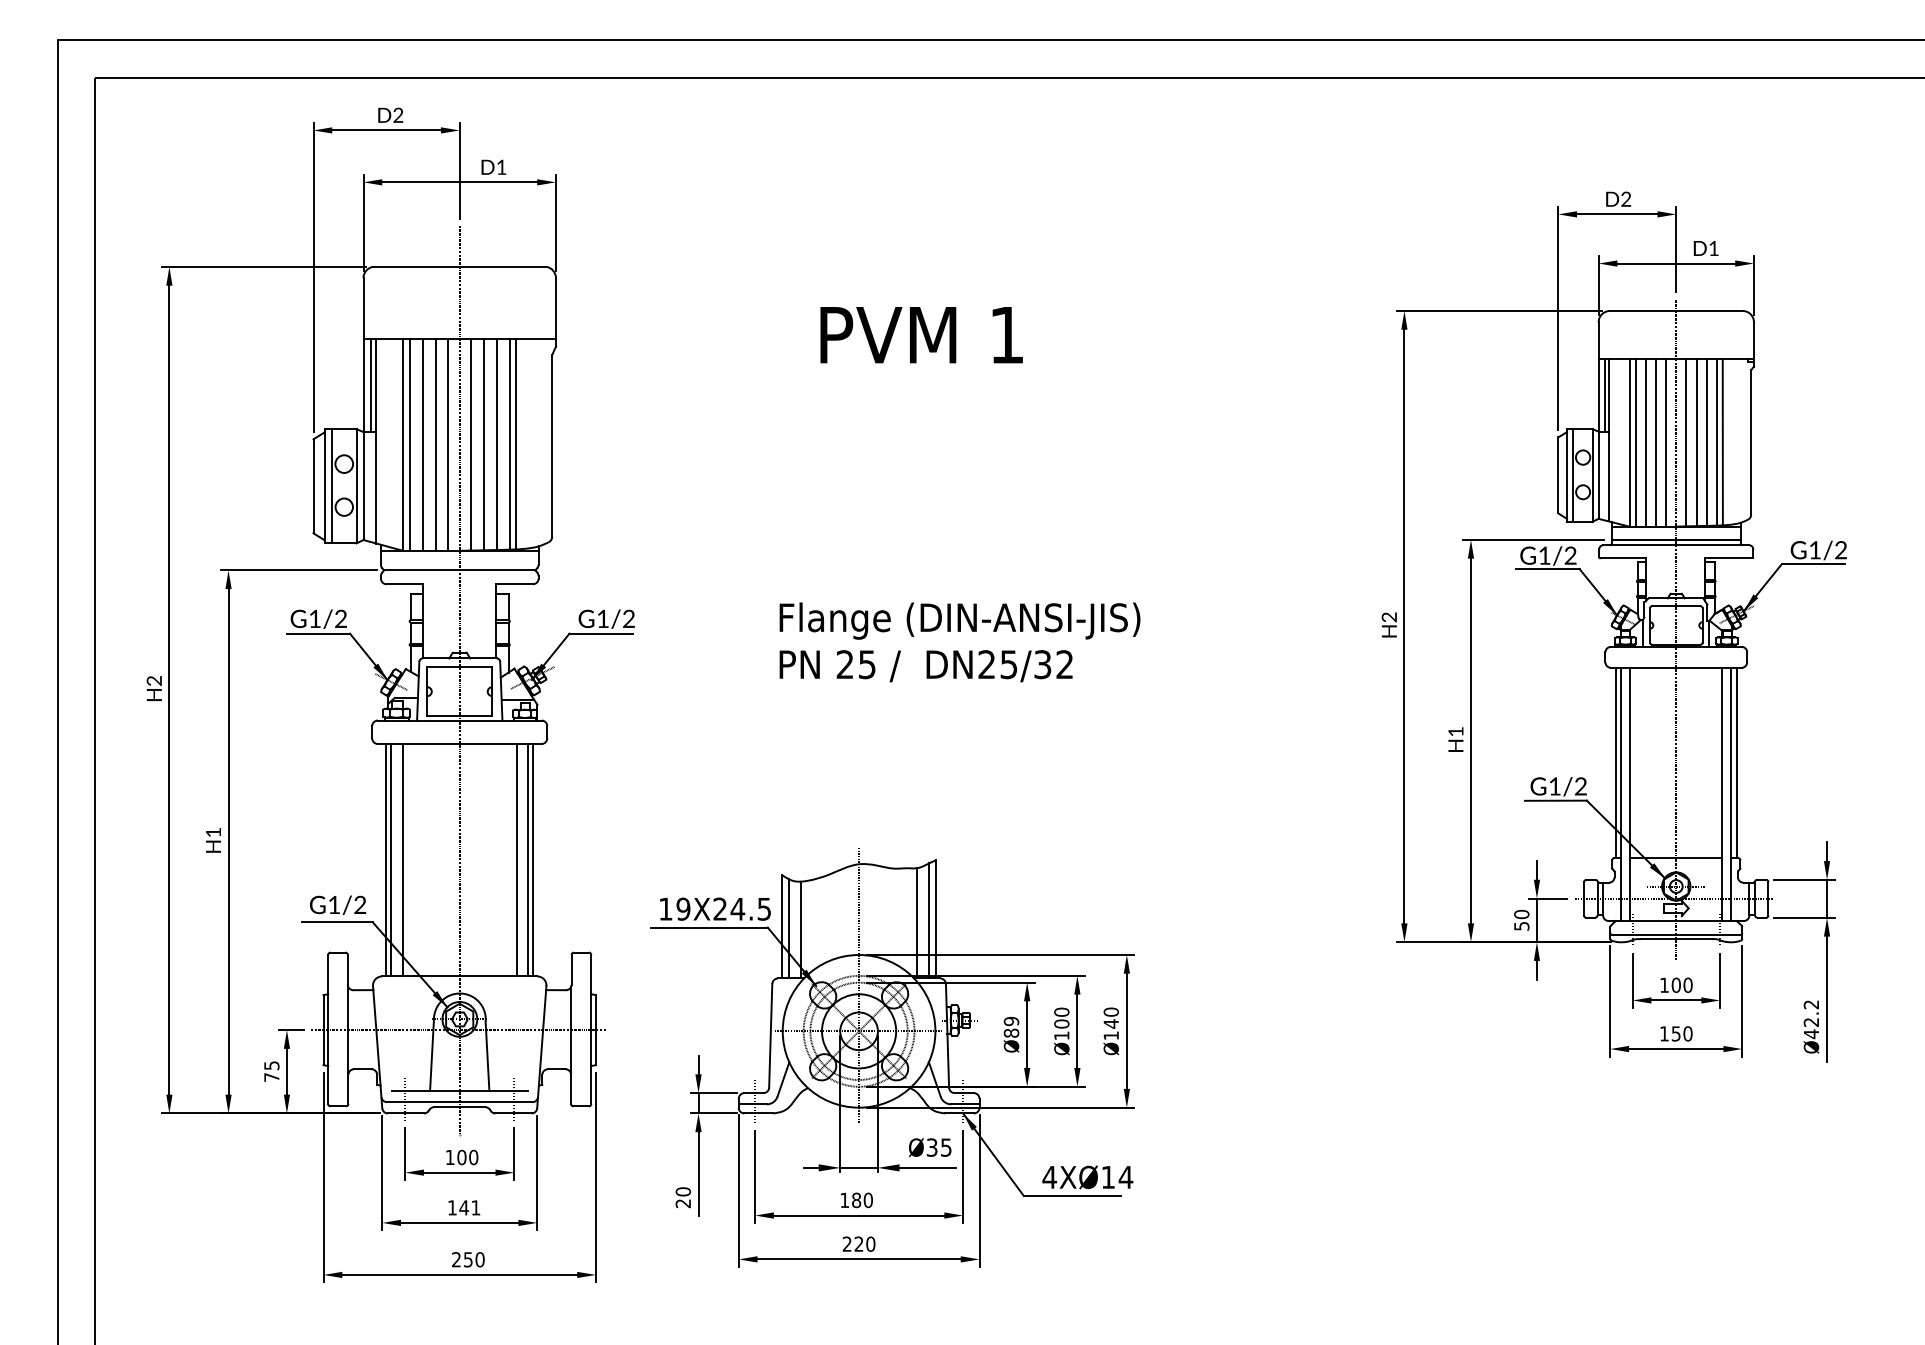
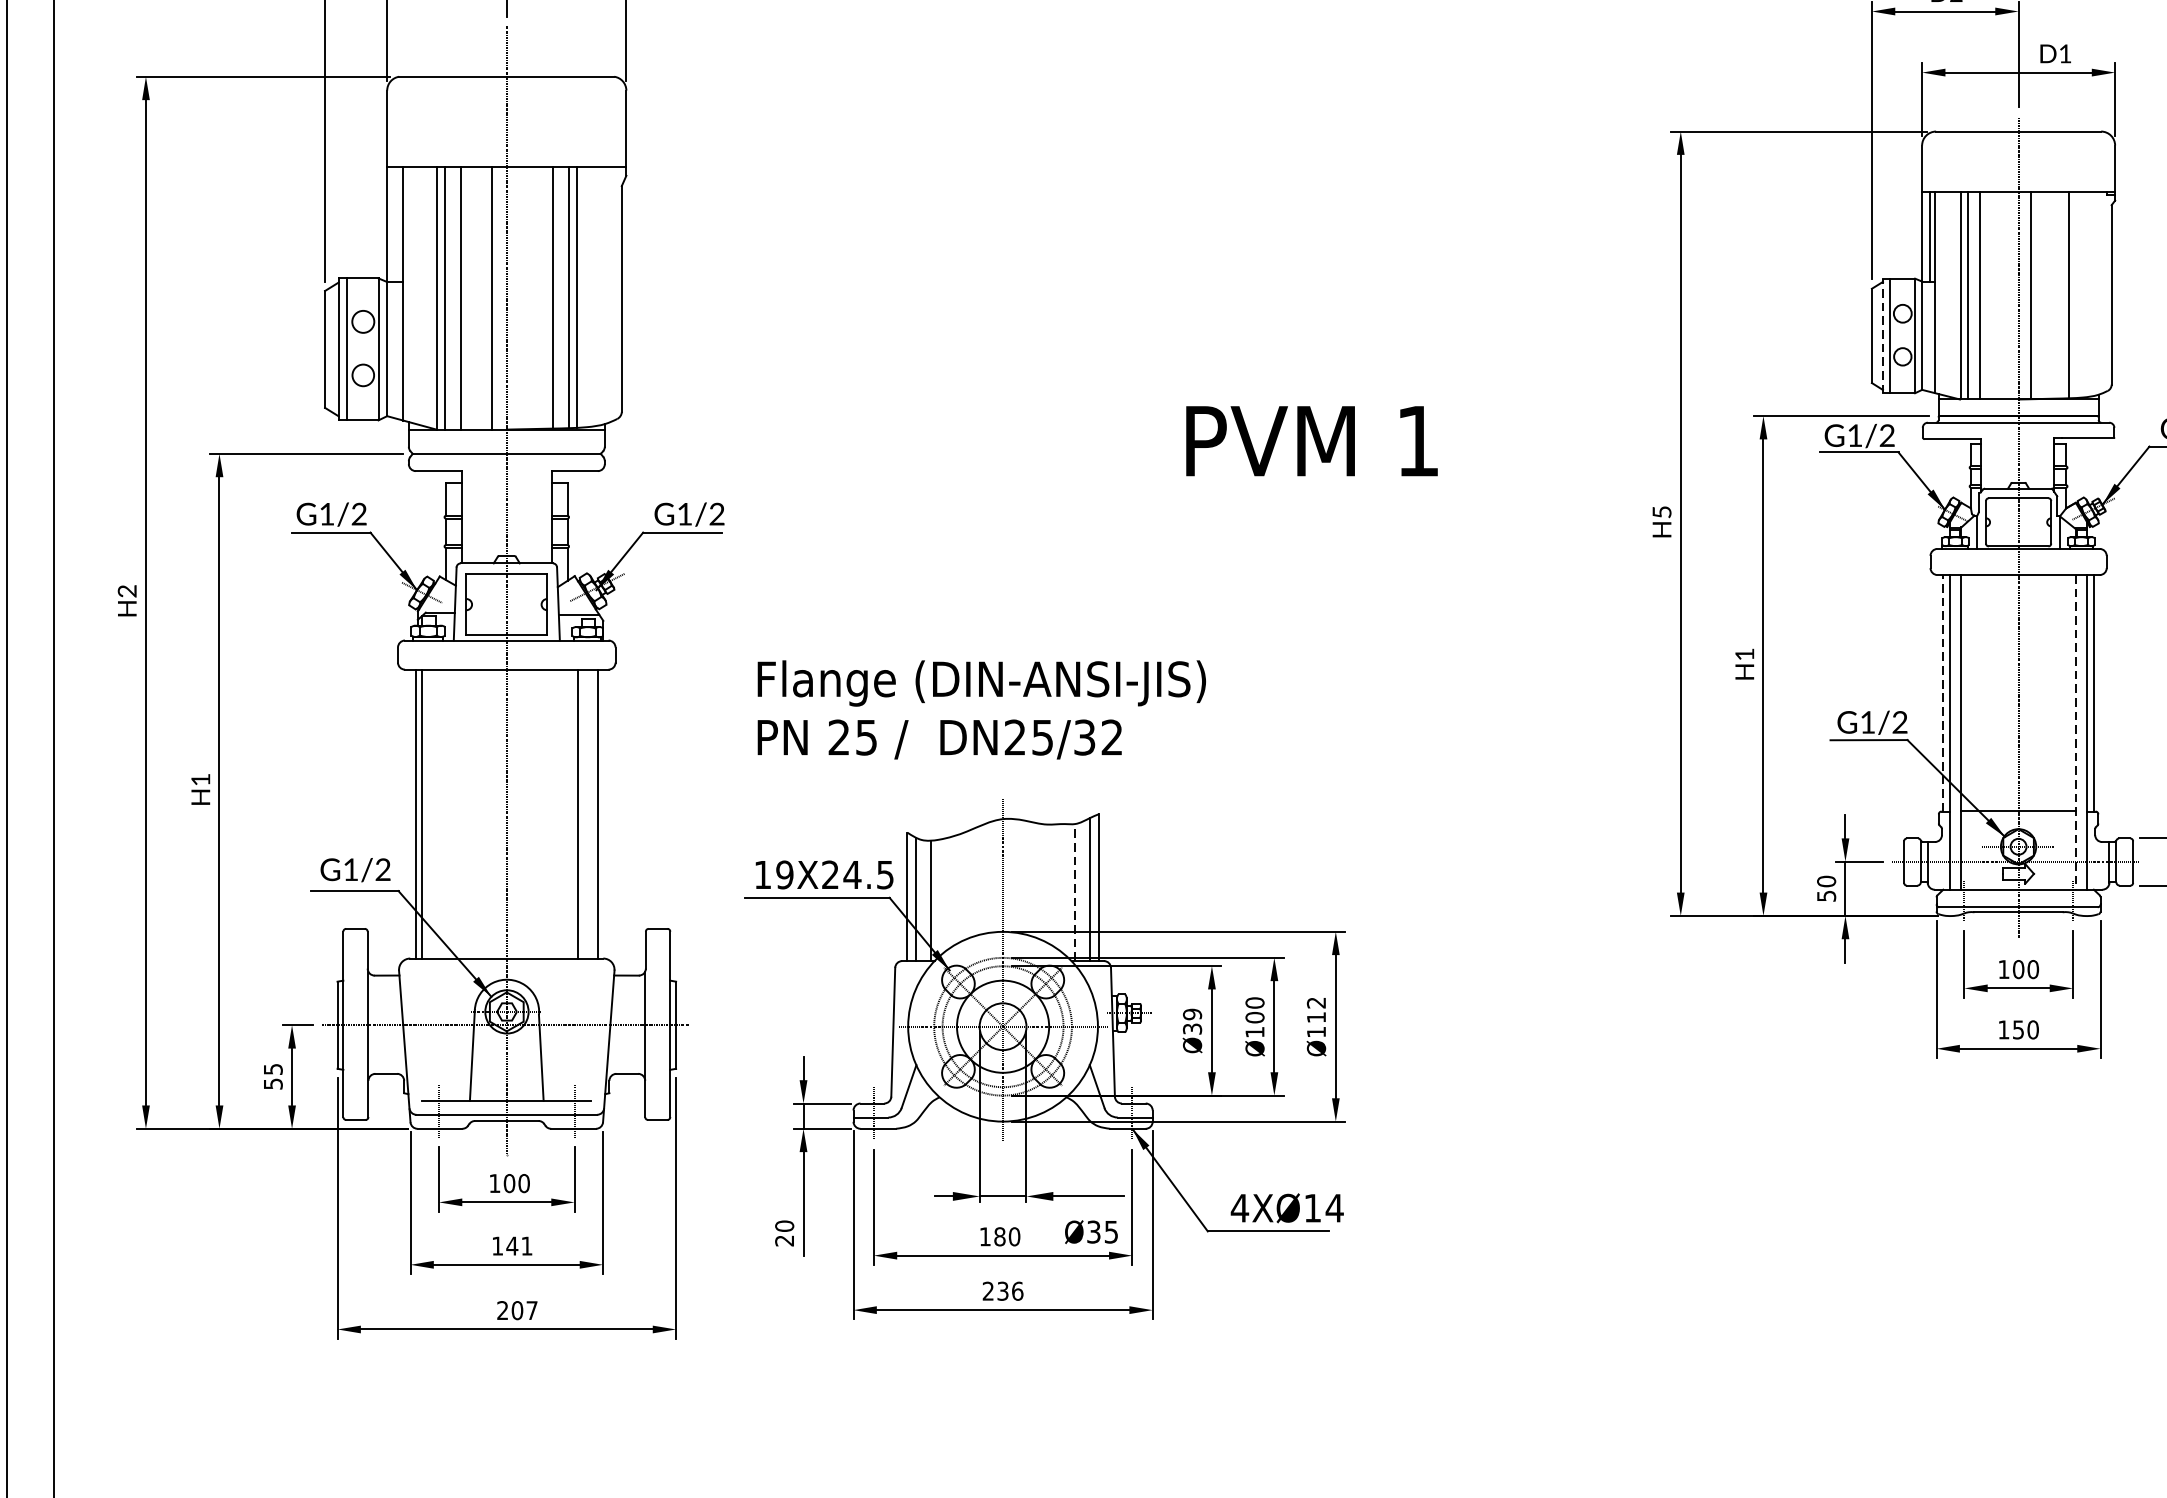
text: (921, 335) -> (1311, 441), moved
line: (370, 385) -> (395, 224), removed
line: (1656, 442) -> (1994, 294), removed
line: (1666, 442) -> (2006, 294), removed
line: (1696, 442) -> (2043, 294), removed
line: (1707, 442) -> (2057, 294), removed
line: (1722, 442) -> (2076, 294), removed
line: (435, 444) -> (476, 297), removed
line: (471, 444) -> (521, 297), removed
line: (483, 444) -> (536, 297), removed
line: (1567, 474) -> (1883, 334), solid -> dashed
text: (1388, 617) -> (1660, 512), H2 -> H5
text: (959, 642) -> (981, 710), moved
line: (1615, 762) -> (1943, 692), solid -> dashed
line: (1722, 794) -> (2076, 732), solid -> dashed
line: (402, 859) -> (435, 813), removed
line: (528, 859) -> (592, 813), removed
line: (917, 922) -> (1075, 891), solid -> dashed
text: (1110, 1017) -> (1315, 1009), Ø140 -> Ø112
text: (1011, 1032) -> (1192, 1028), Ø89 -> Ø39
text: (271, 1077) -> (272, 1084), 75 -> 55
text: (930, 1147) -> (1091, 1231), moved
text: (864, 1243) -> (1009, 1290), 220 -> 236
text: (473, 1259) -> (523, 1310), 250 -> 207

